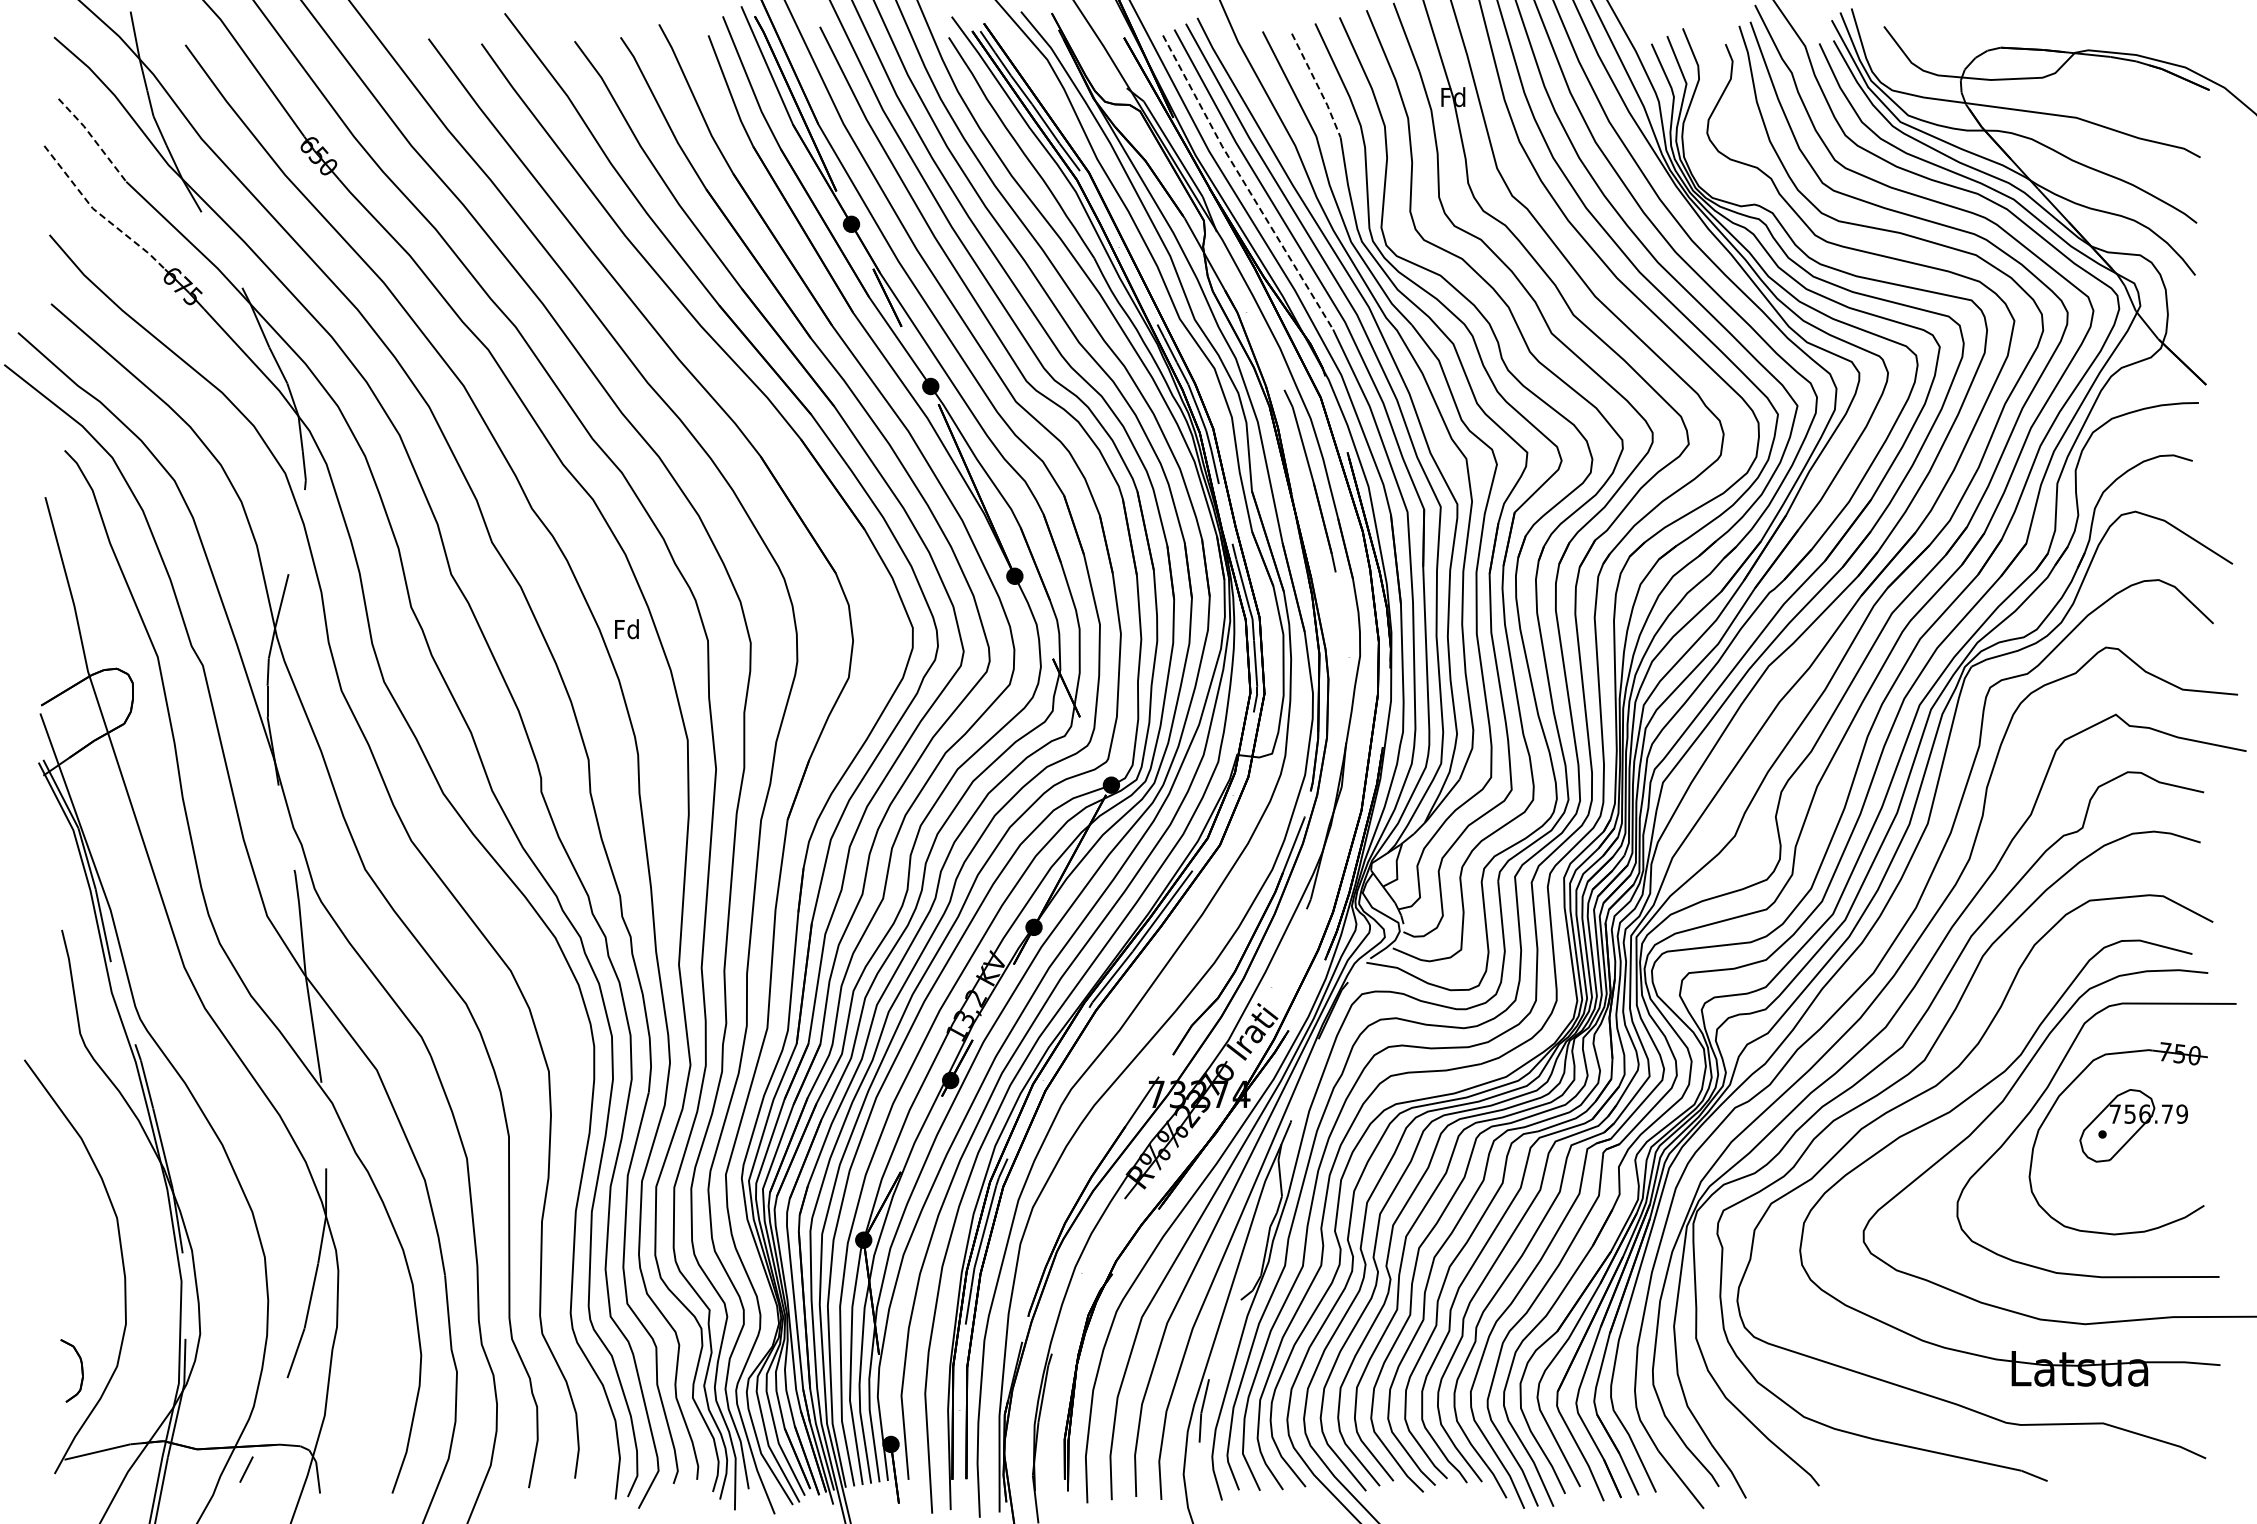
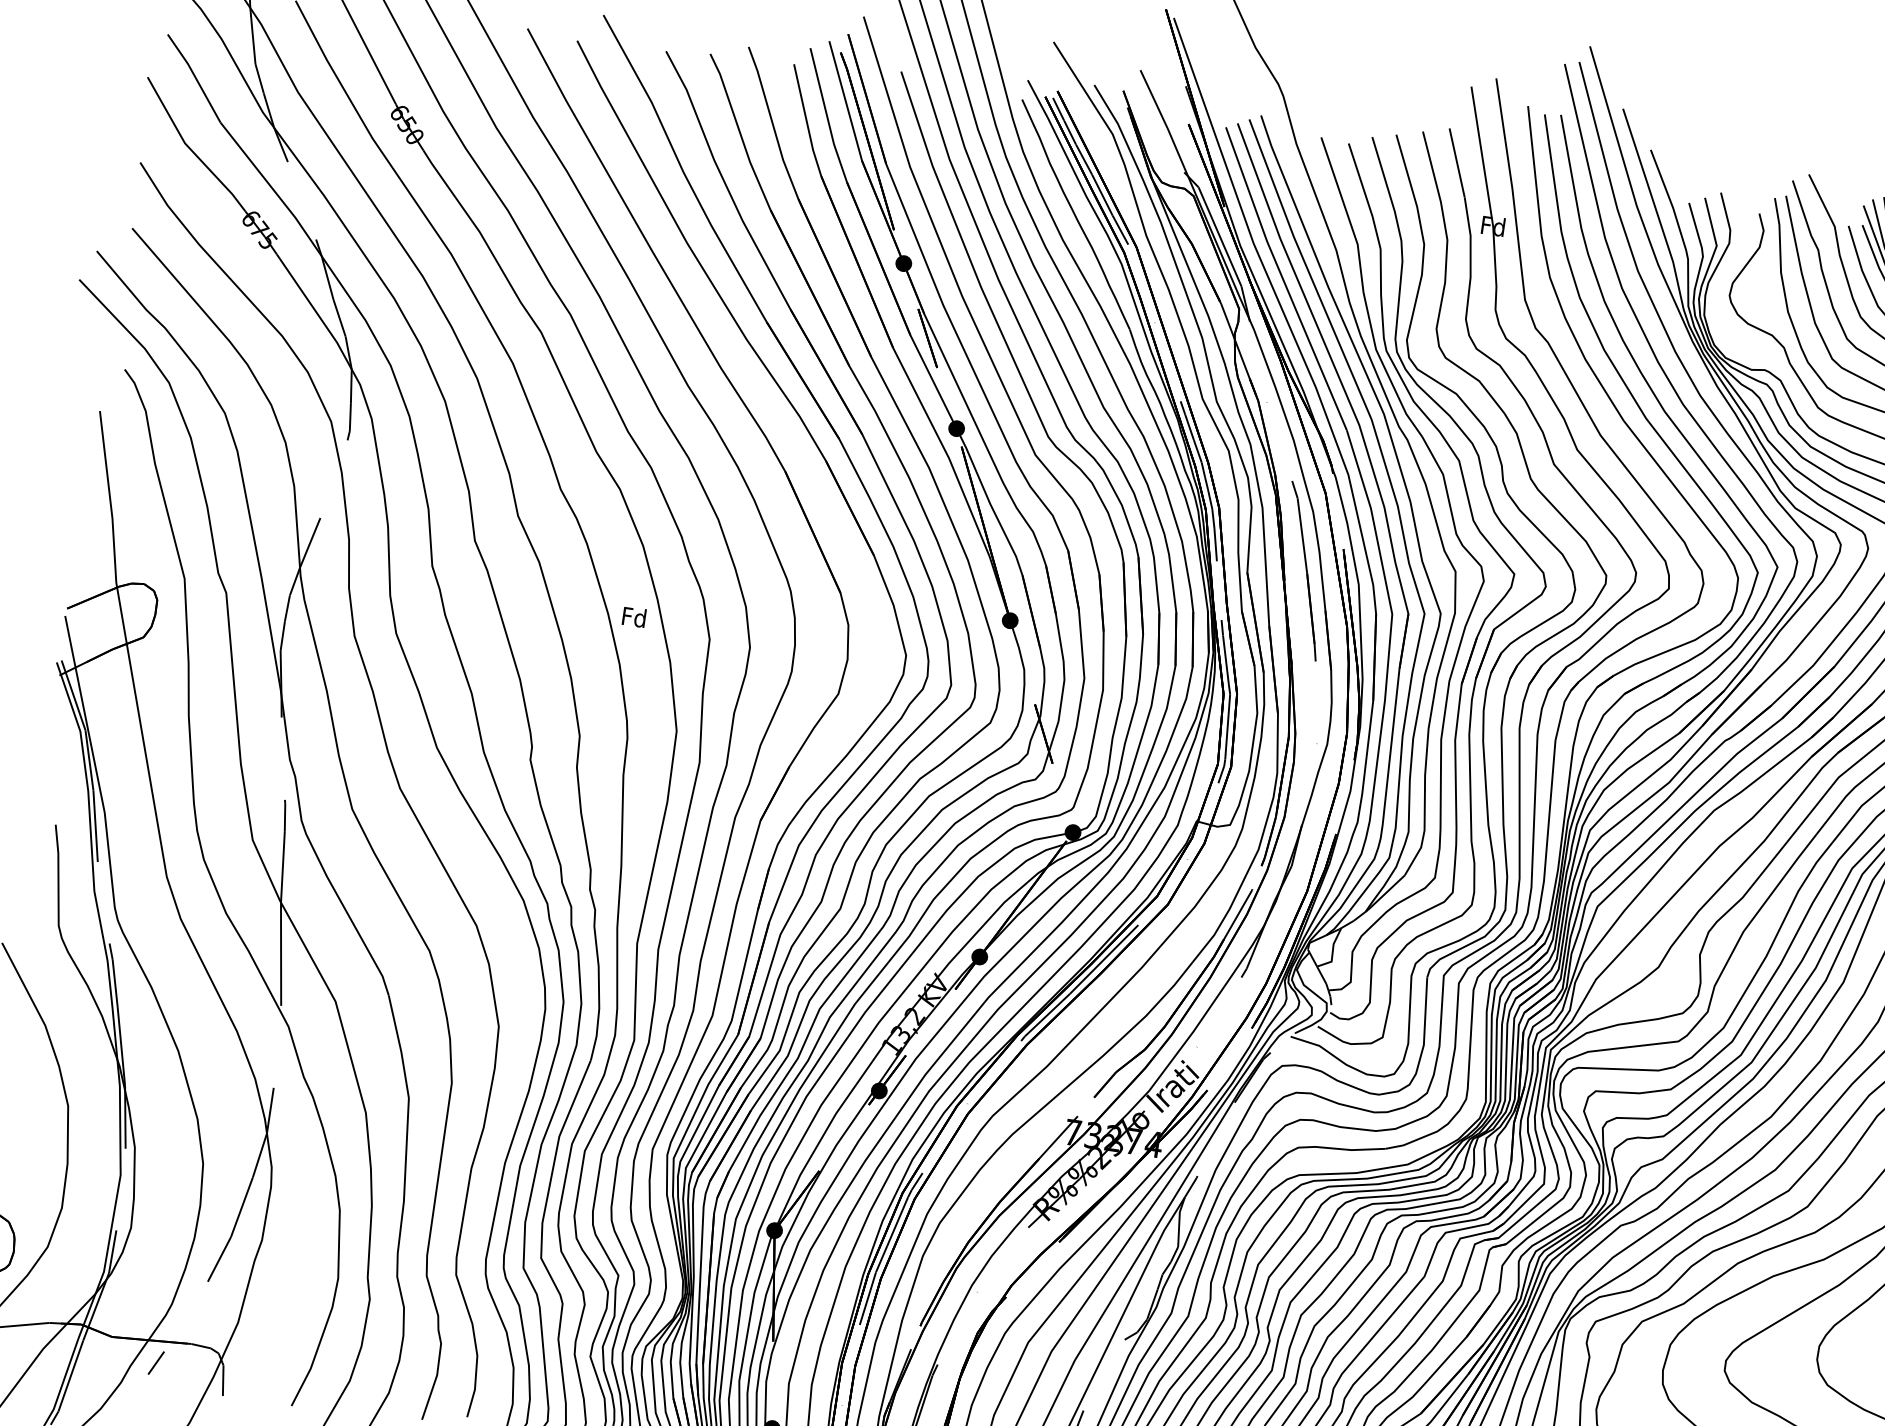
line: (1317, 85) -> (1365, 196), dashed -> solid
line: (93, 138) -> (195, 76), dashed -> solid
line: (1244, 183) -> (1282, 279), dashed -> solid
line: (98, 213) -> (189, 148), dashed -> solid

